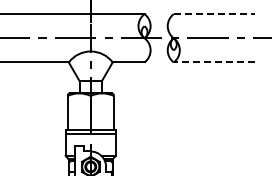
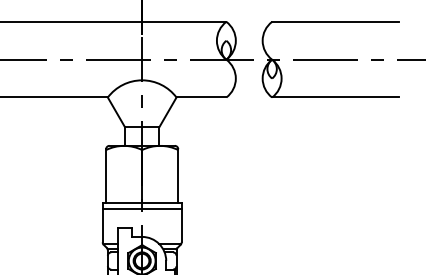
line: (214, 14) -> (335, 22), dashed -> solid
line: (214, 62) -> (335, 97), dashed -> solid

